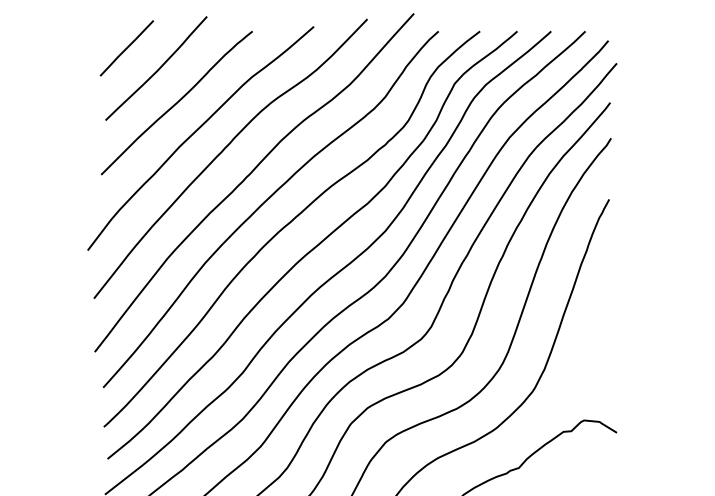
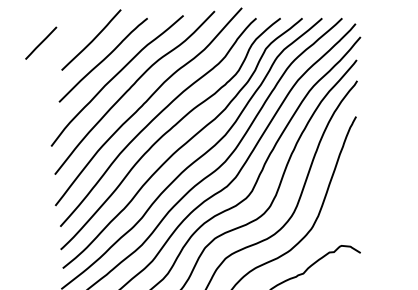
line: (127, 47) -> (41, 42), moved

